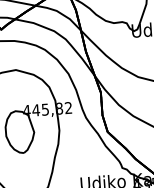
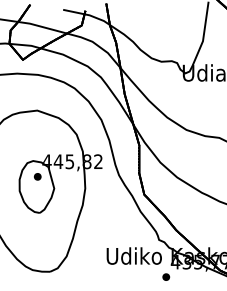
part: (19, 123) -> (37, 176), added

